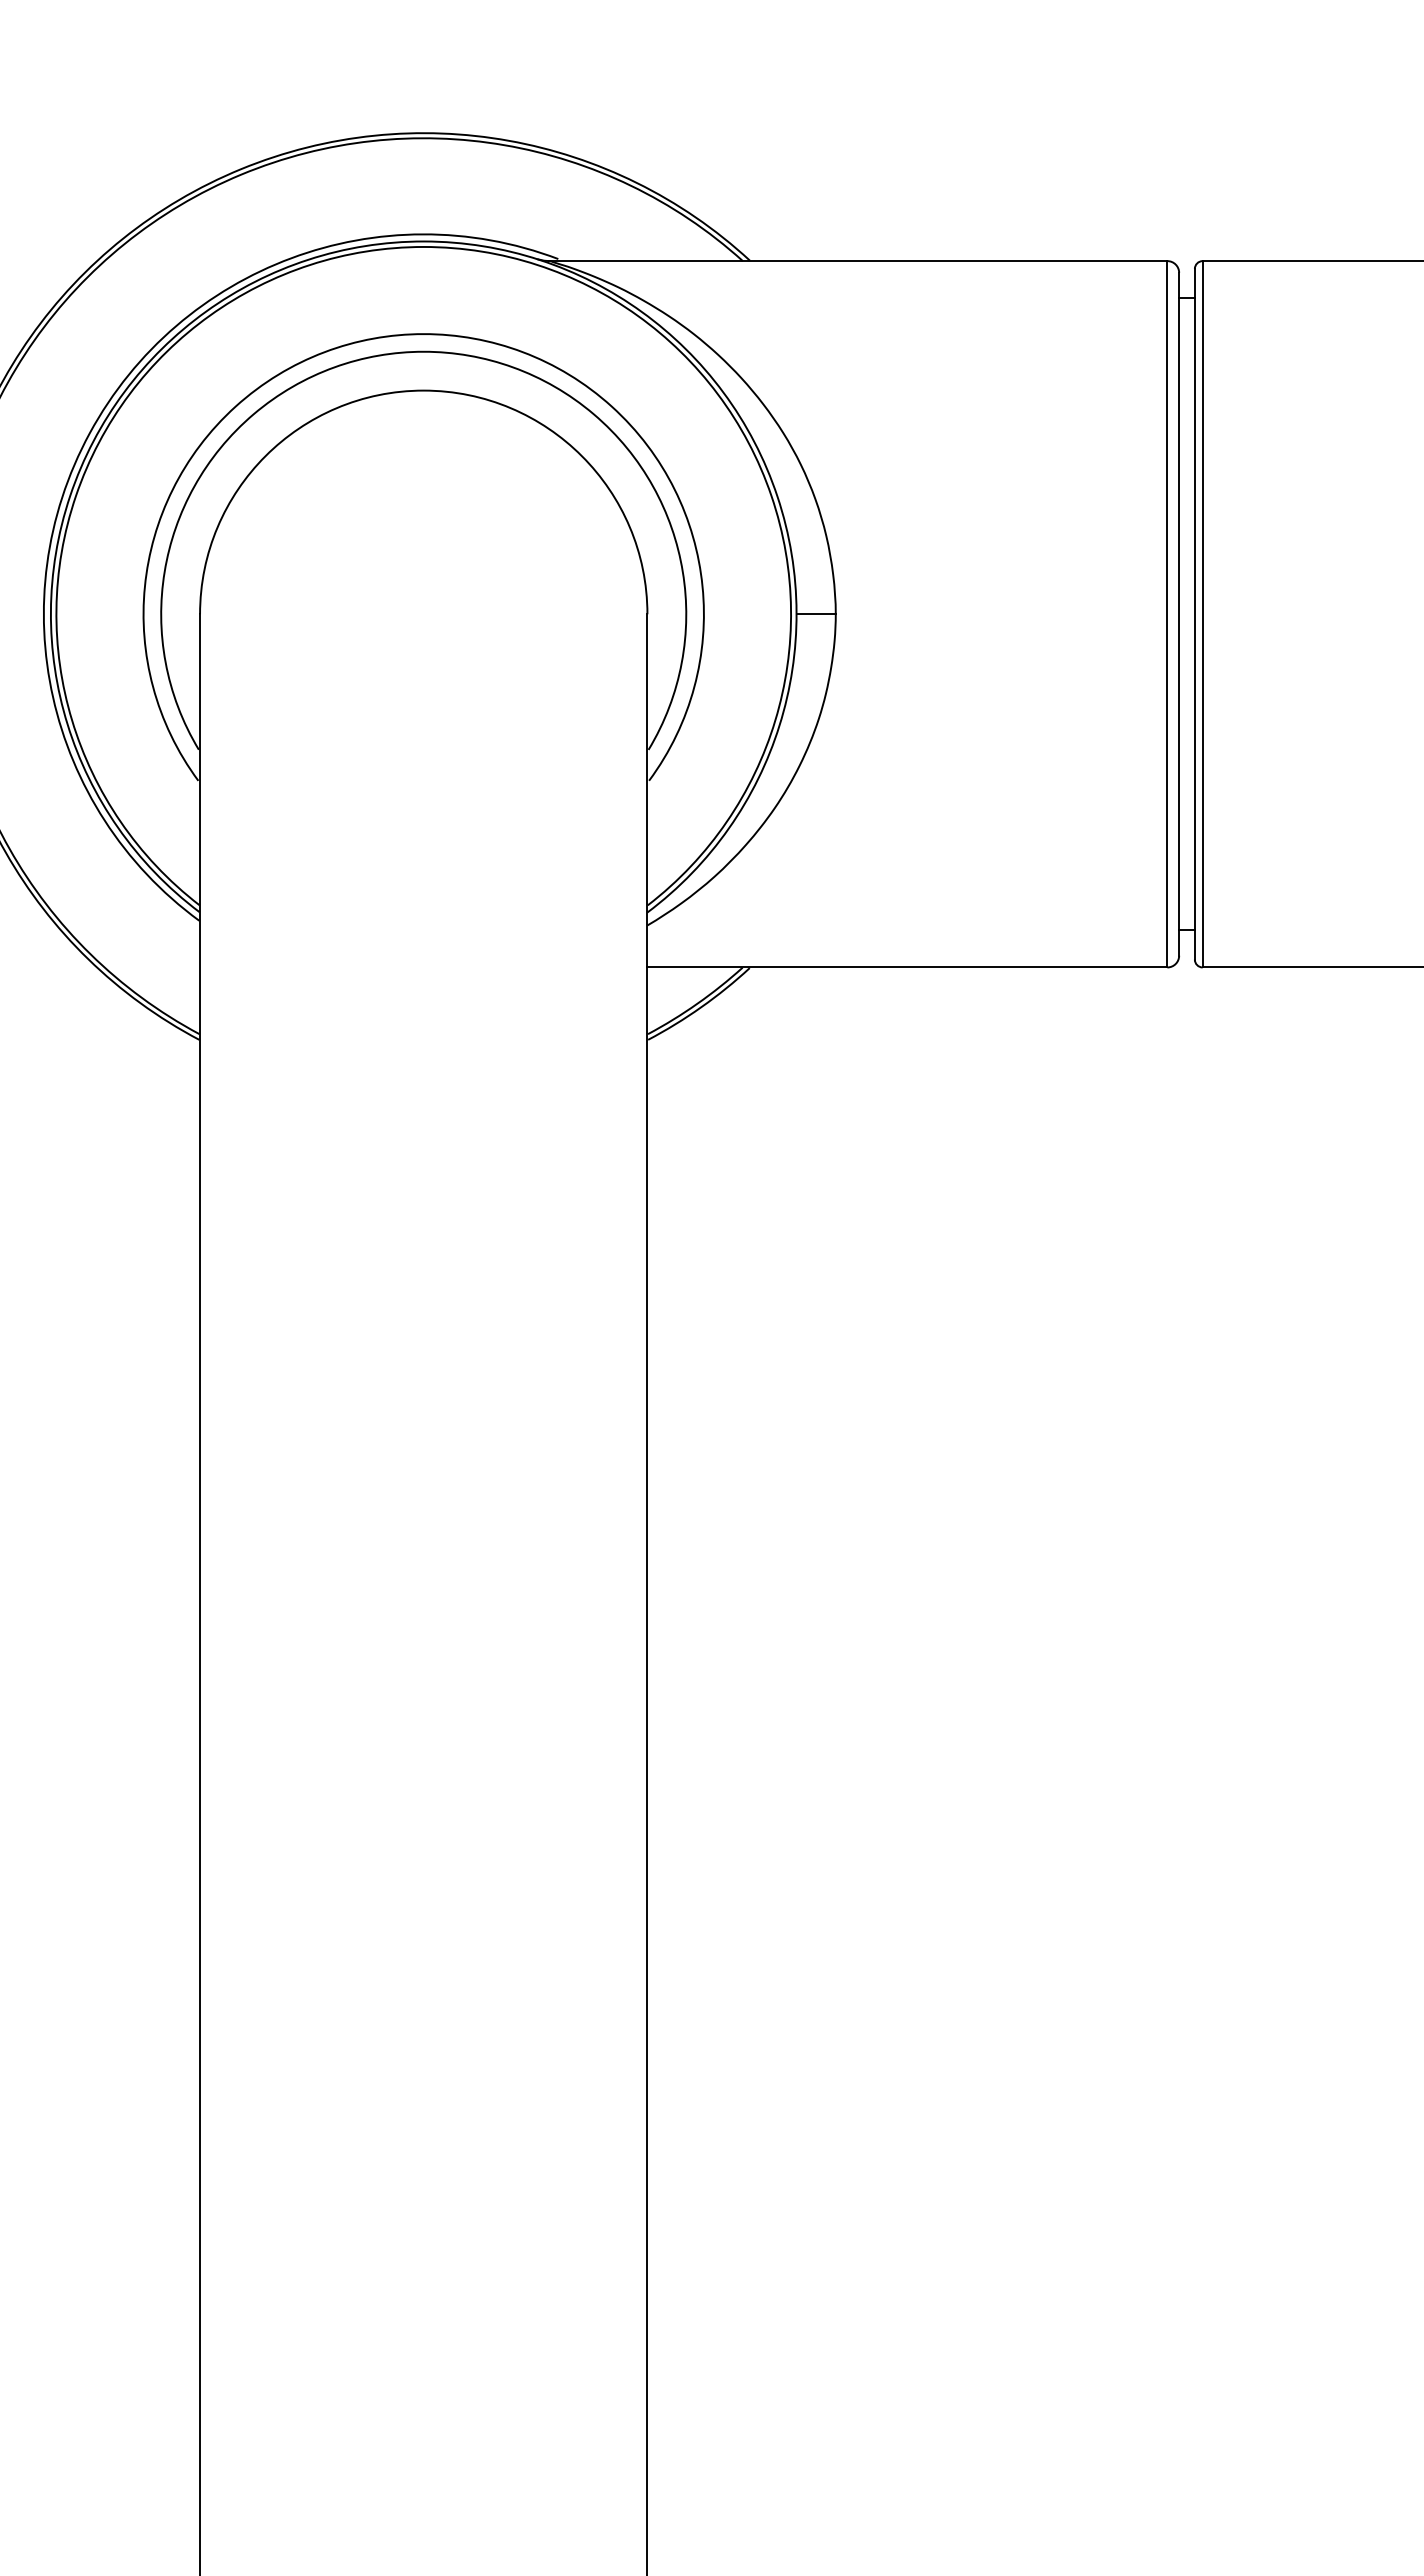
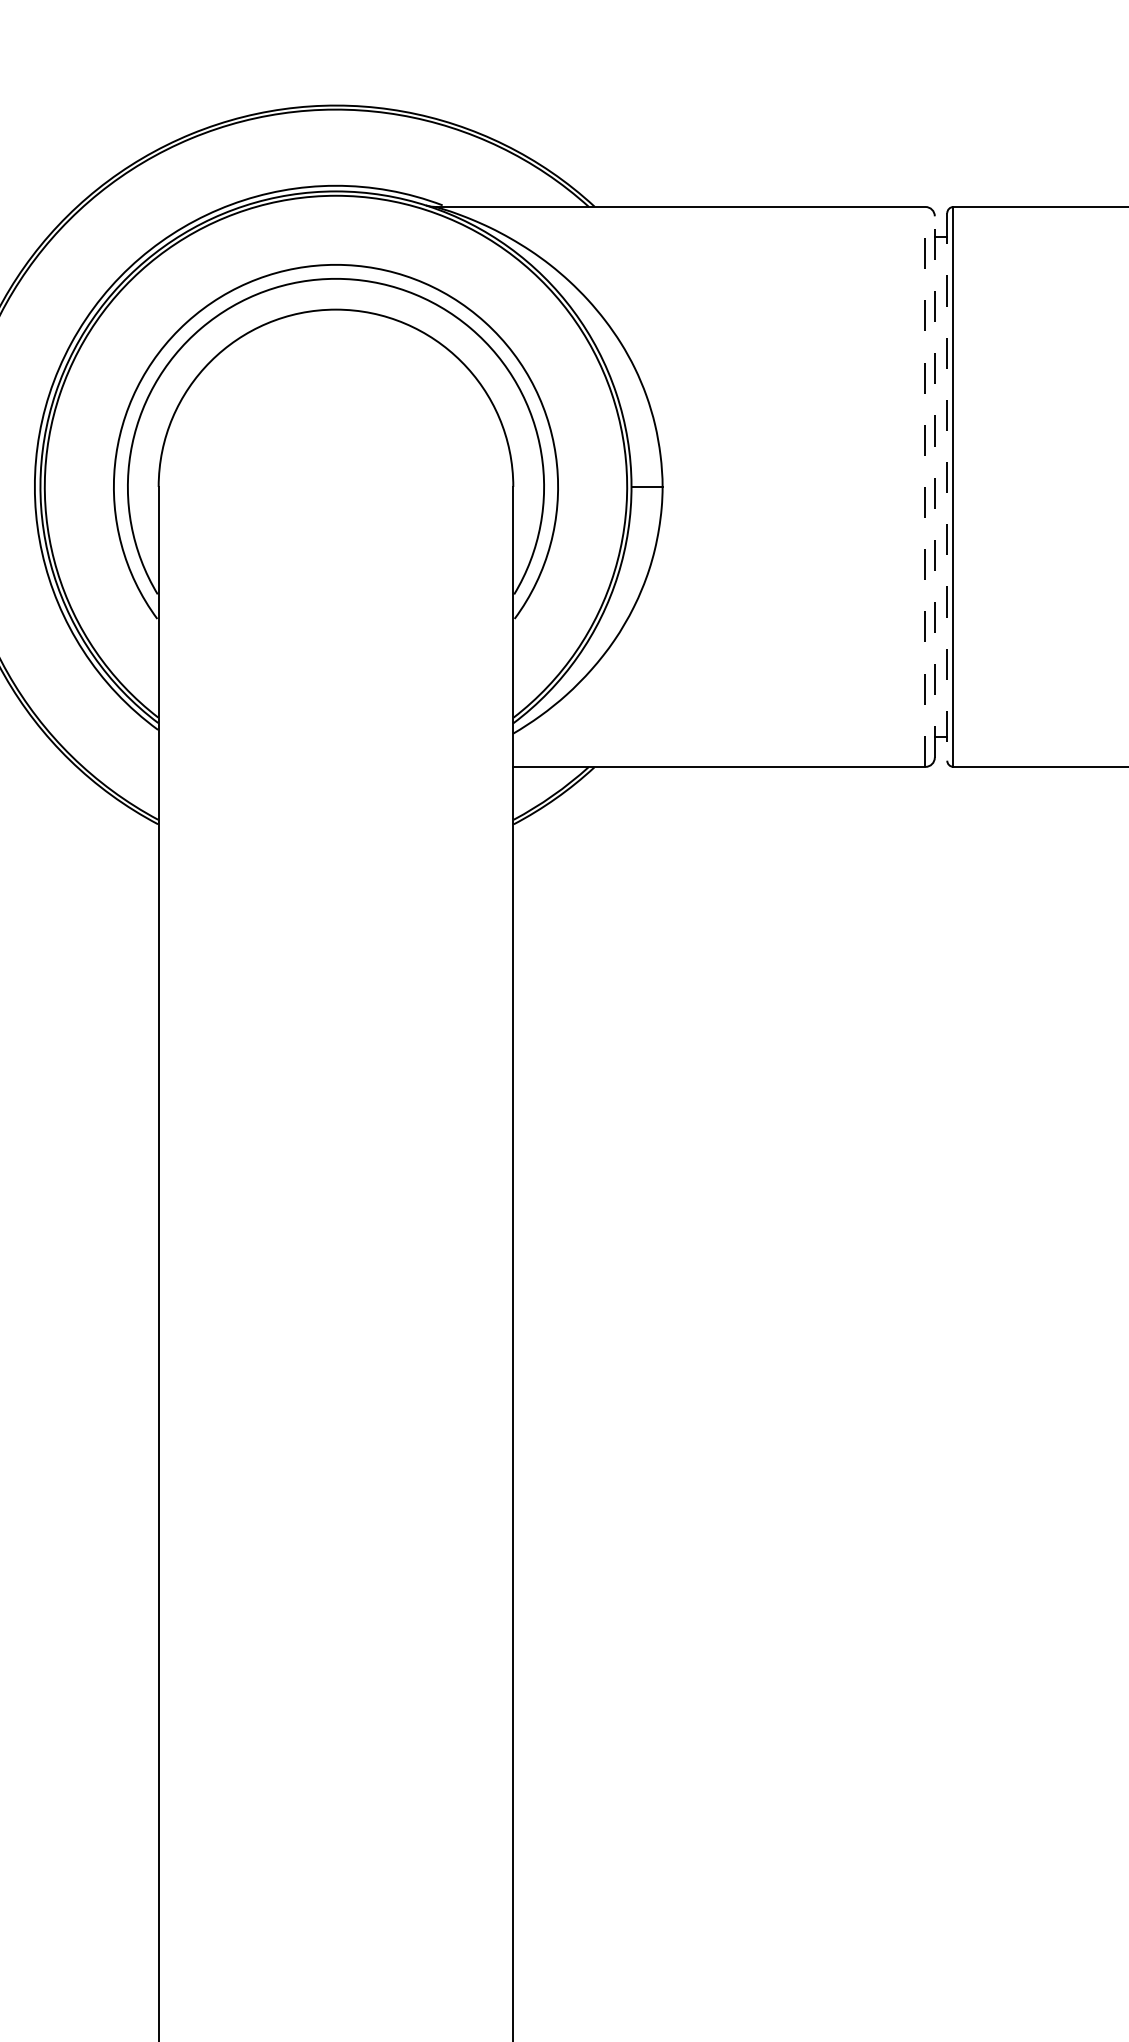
line: (1167, 613) -> (925, 486), solid -> dashed
line: (1179, 613) -> (935, 486), solid -> dashed
line: (1194, 614) -> (946, 487), solid -> dashed

